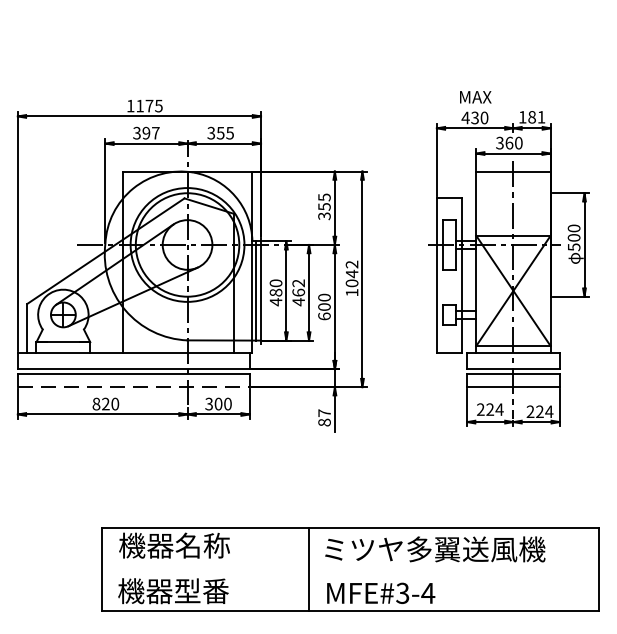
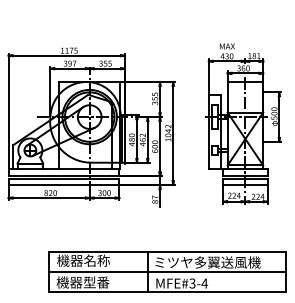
line: (134, 388) -> (64, 185), dashed -> solid
line: (350, 570) -> (167, 272), added

